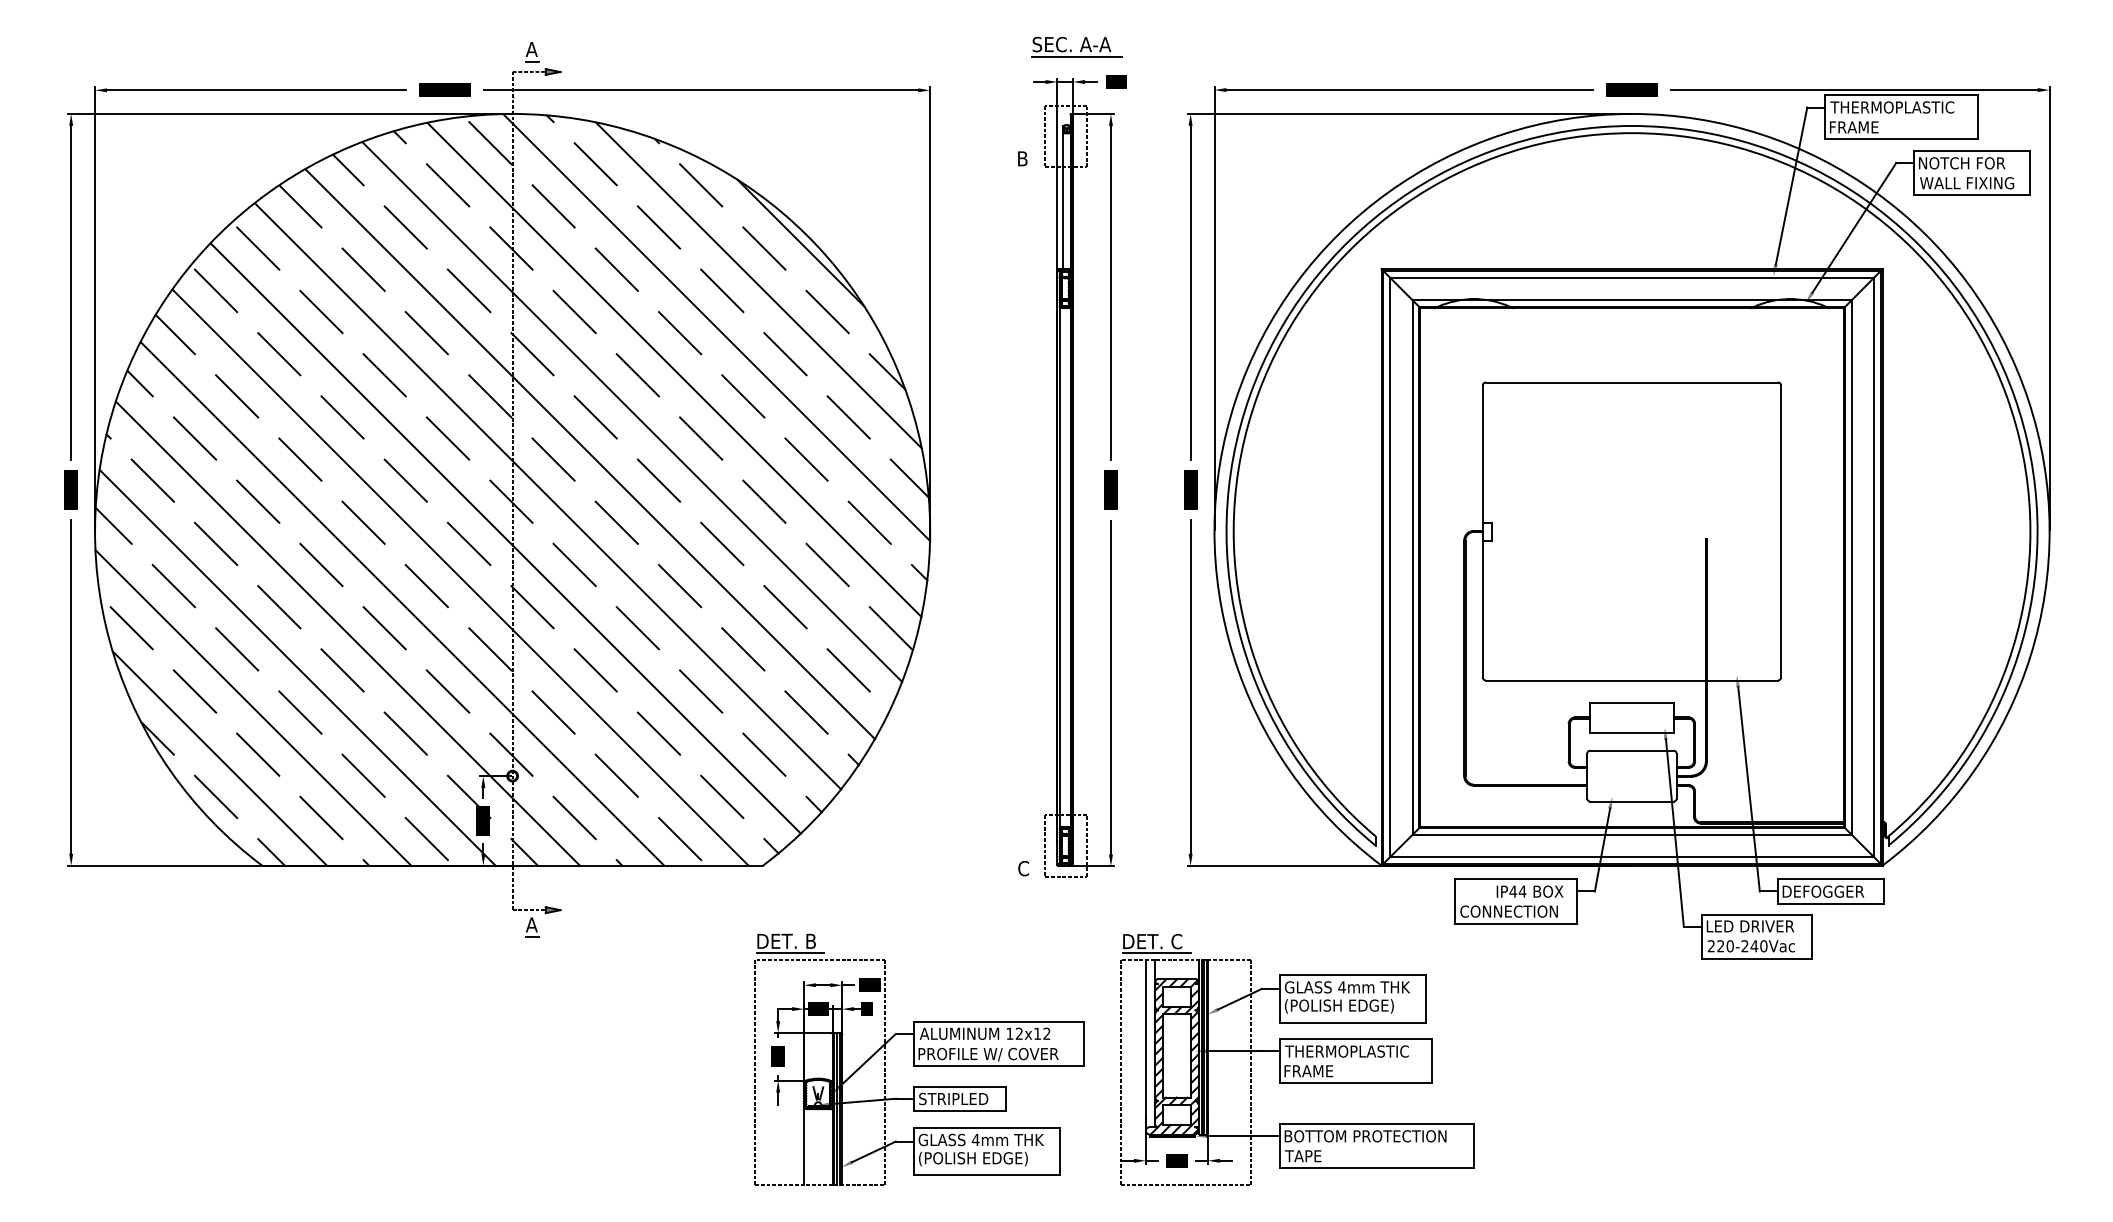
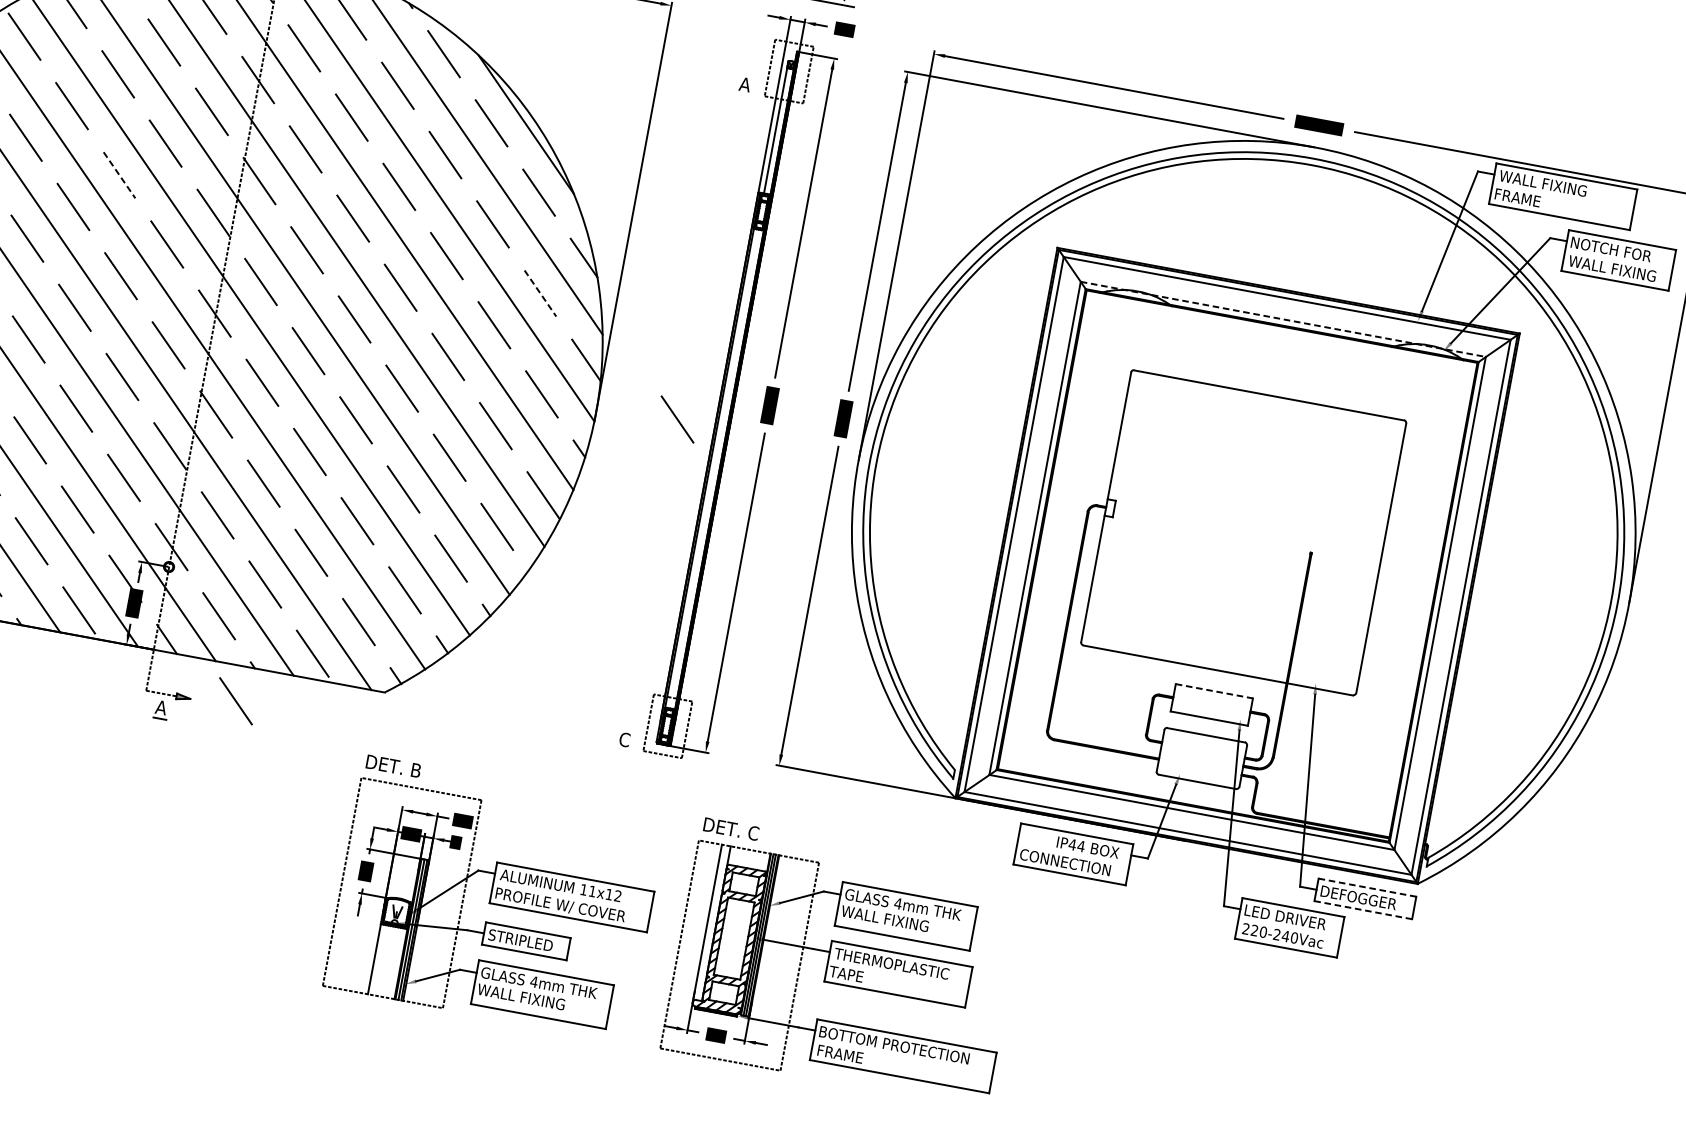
text: (1892, 107) -> (1556, 186), THERMOPLASTIC -> WALL FIXING
text: (1022, 158) -> (745, 84), B -> A
line: (1632, 300) -> (1283, 319), solid -> dashed
line: (384, 375) -> (119, 175), solid -> dashed
line: (848, 417) -> (540, 293), solid -> dashed
line: (1016, 522) -> (677, 419), added
line: (1632, 703) -> (1214, 691), solid -> dashed
line: (1830, 879) -> (1367, 887), solid -> dashed
line: (608, 903) -> (235, 700), added
line: (1830, 903) -> (1363, 909), solid -> dashed
line: (790, 953) -> (395, 778), removed
line: (1157, 953) -> (733, 840), removed
text: (1338, 1006) -> (891, 920), (POLISH EDGE) -> WALL FIXING
text: (1018, 1033) -> (591, 891), 12x12 -> 11x12
text: (1308, 1071) -> (852, 975), FRAME -> TAPE
text: (1310, 1156) -> (840, 1054), TAPE -> FRAME
text: (972, 1158) -> (527, 998), (POLISH EDGE) -> WALL FIXING

